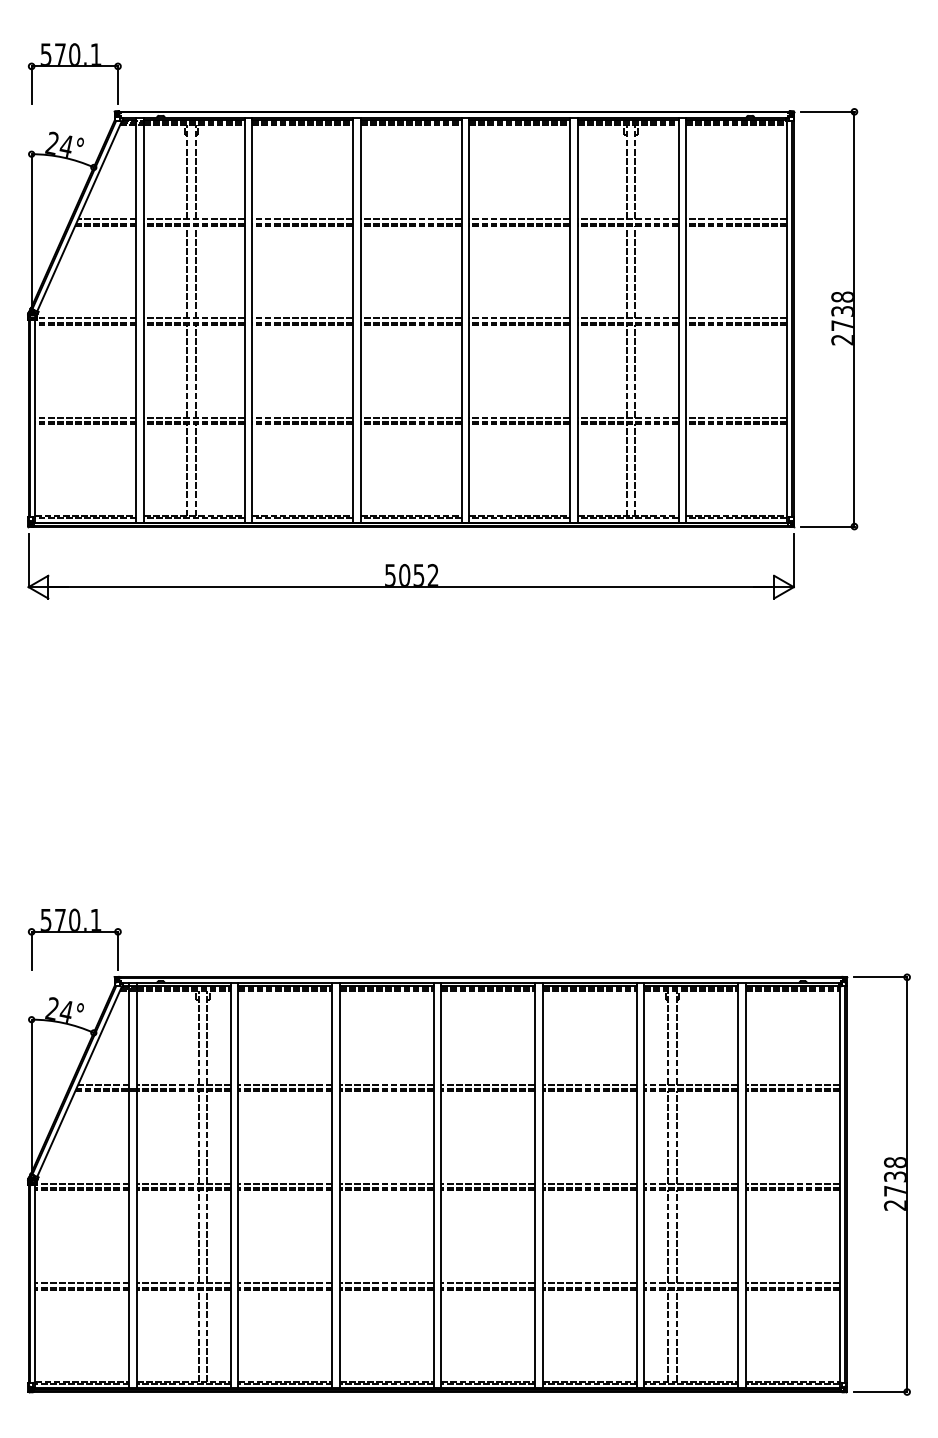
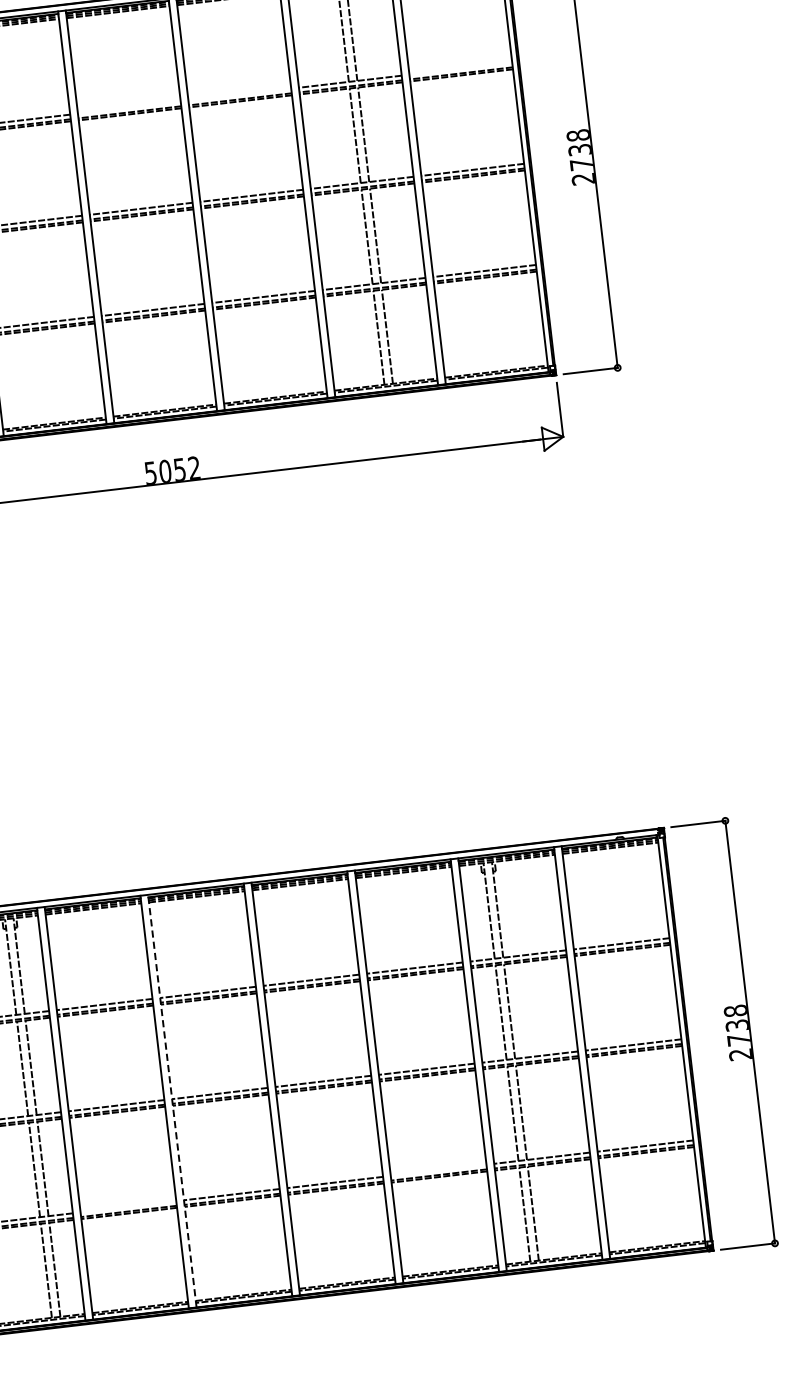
line: (410, 219) -> (128, 108), removed
line: (519, 219) -> (239, 95), removed
line: (736, 219) -> (460, 69), removed
line: (339, 1185) -> (171, 1100), solid -> dashed
line: (285, 1283) -> (128, 1207), removed
line: (589, 1283) -> (438, 1170), removed

